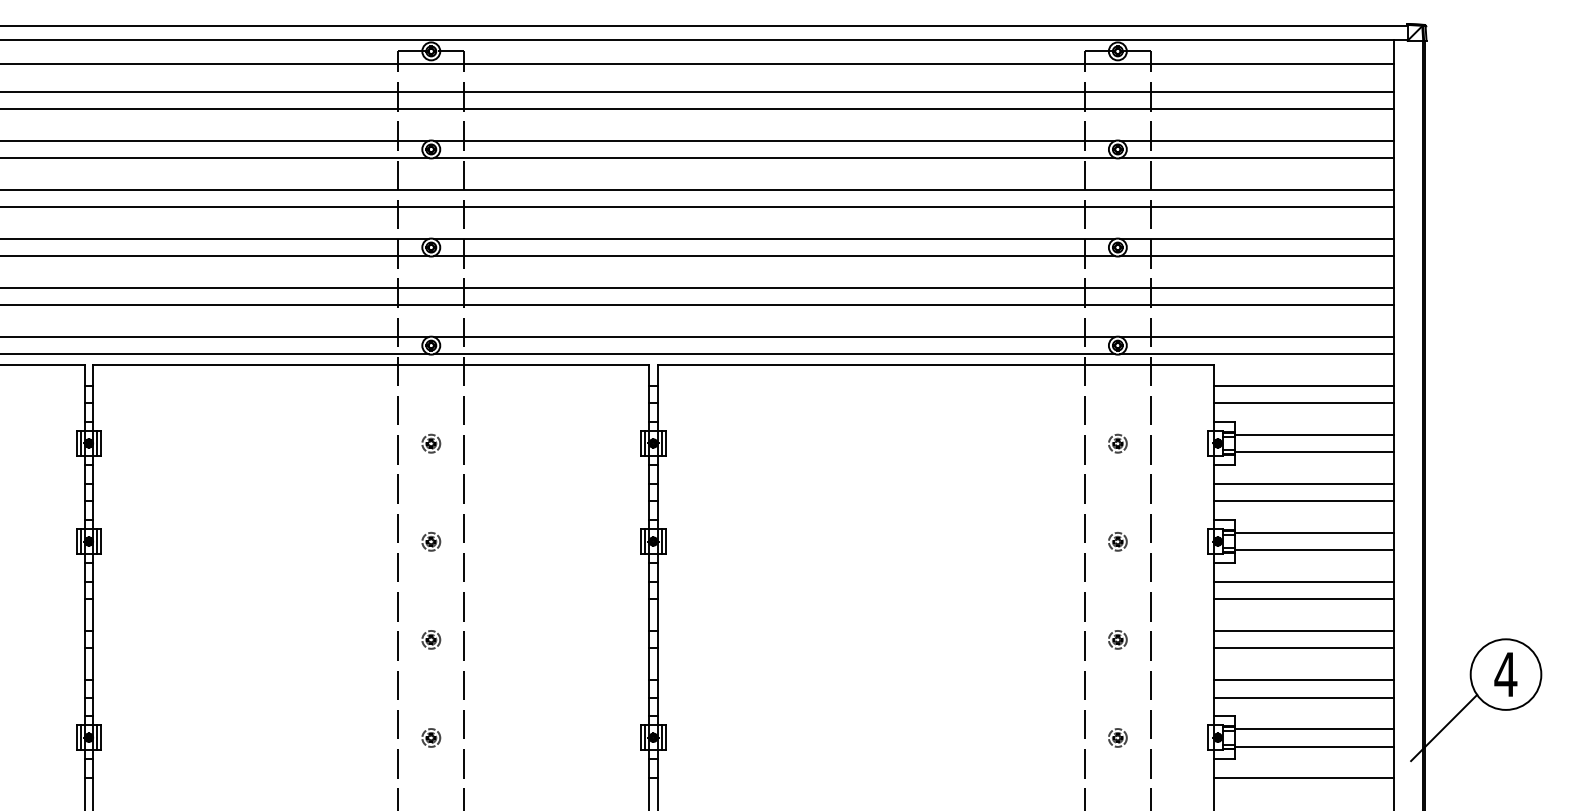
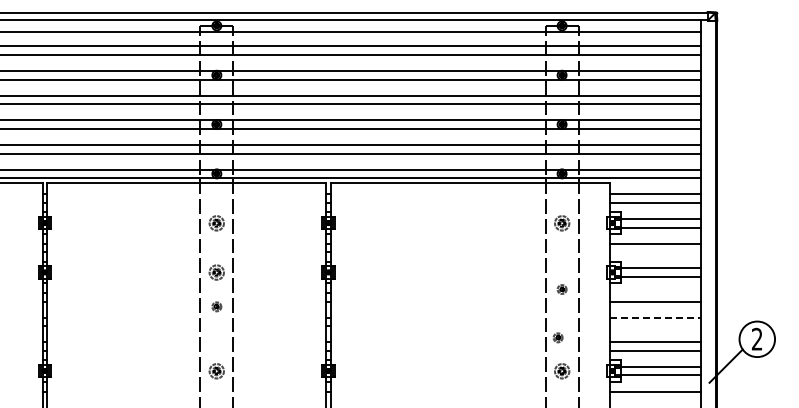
part: (430, 442) -> (216, 222), size x1.6
part: (1116, 442) -> (561, 222), size x1.6
line: (1303, 501) -> (655, 252), removed
part: (430, 541) -> (216, 272), size x1.6
part: (1116, 541) -> (561, 289), moved
line: (1303, 581) -> (655, 292), removed
line: (1305, 631) -> (656, 317), solid -> dashed
part: (430, 639) -> (216, 306), moved
part: (1116, 639) -> (557, 337), moved
line: (1303, 649) -> (655, 326), removed
text: (1504, 672) -> (756, 338), 4 -> 2
part: (430, 736) -> (216, 370), size x1.6
part: (1116, 736) -> (561, 370), size x1.6

